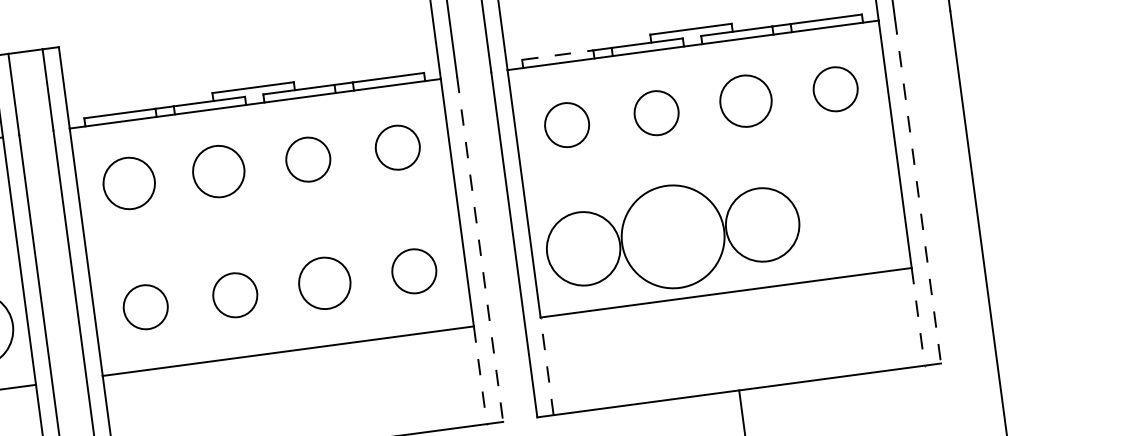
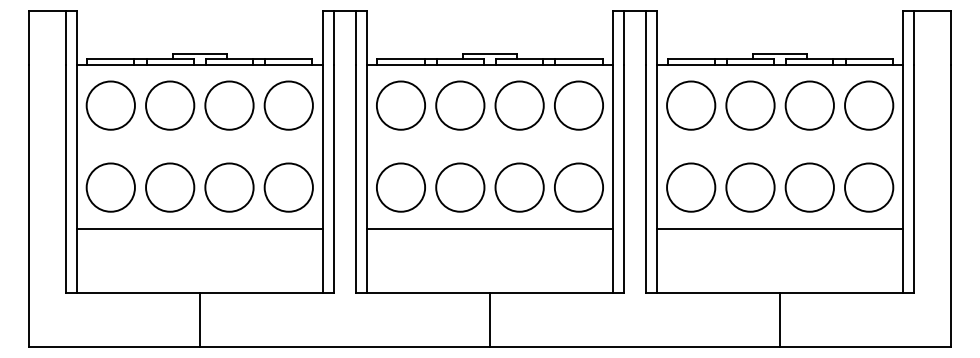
line: (558, 55) -> (691, 59), dashed -> solid
circle: (836, 89) -> (869, 105), size x1.67
circle: (745, 101) -> (809, 105), size x1.43
circle: (656, 112) -> (750, 105), size x1.67
circle: (567, 124) -> (691, 105), size x1.67
circle: (397, 147) -> (578, 105), size x1.67
circle: (308, 159) -> (519, 105), size x1.67
circle: (219, 171) -> (460, 105), size x1.43
circle: (128, 183) -> (400, 105), size x1.43
line: (917, 191) -> (913, 179), dashed -> solid
circle: (852, 212) -> (869, 187), added
circle: (673, 236) -> (750, 187), size x0.71
line: (479, 250) -> (623, 179), dashed -> solid
circle: (413, 271) -> (578, 187), size x1.67
circle: (324, 283) -> (519, 187), size x1.43
circle: (235, 295) -> (460, 187), size x1.67
circle: (144, 307) -> (400, 187), size x1.67
line: (918, 317) -> (903, 261), dashed -> solid
line: (547, 365) -> (657, 260), dashed -> solid
line: (479, 376) -> (612, 261), dashed -> solid

